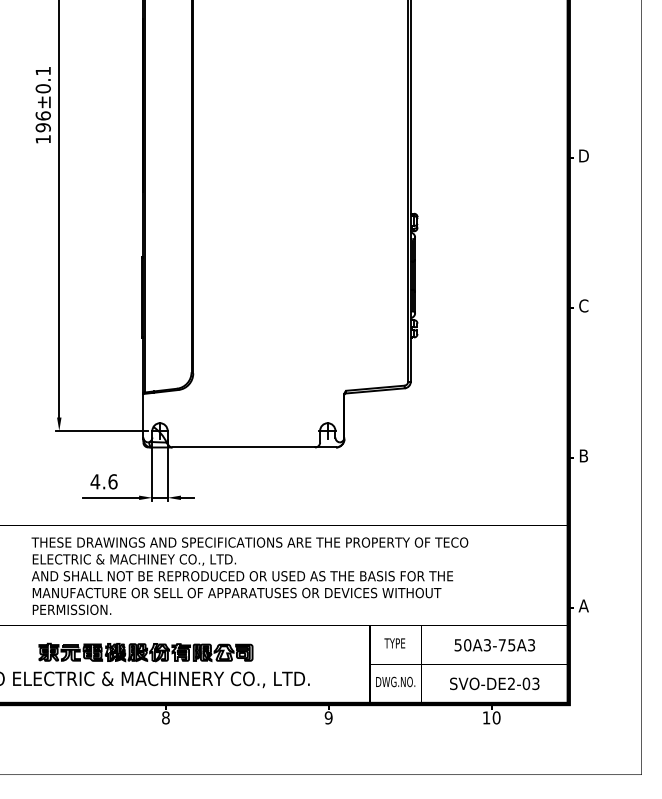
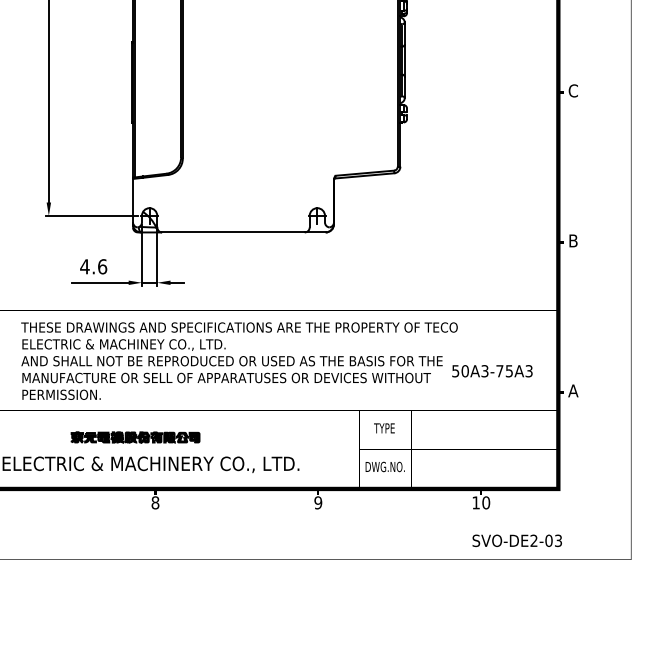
text: (494, 645) -> (492, 371), moved
part: (145, 652) -> (135, 437), size x0.6
text: (494, 683) -> (517, 540), moved

